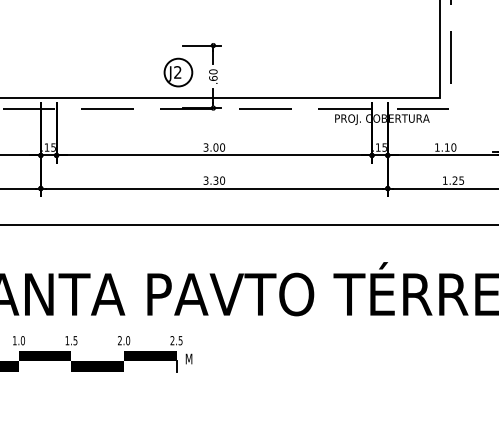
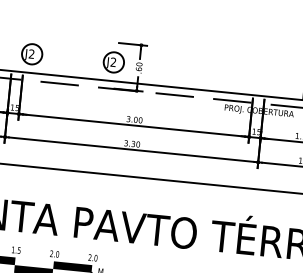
part: (66, 72) -> (32, 54), added
text: (180, 340) -> (95, 258), 2.5 -> 2.0

